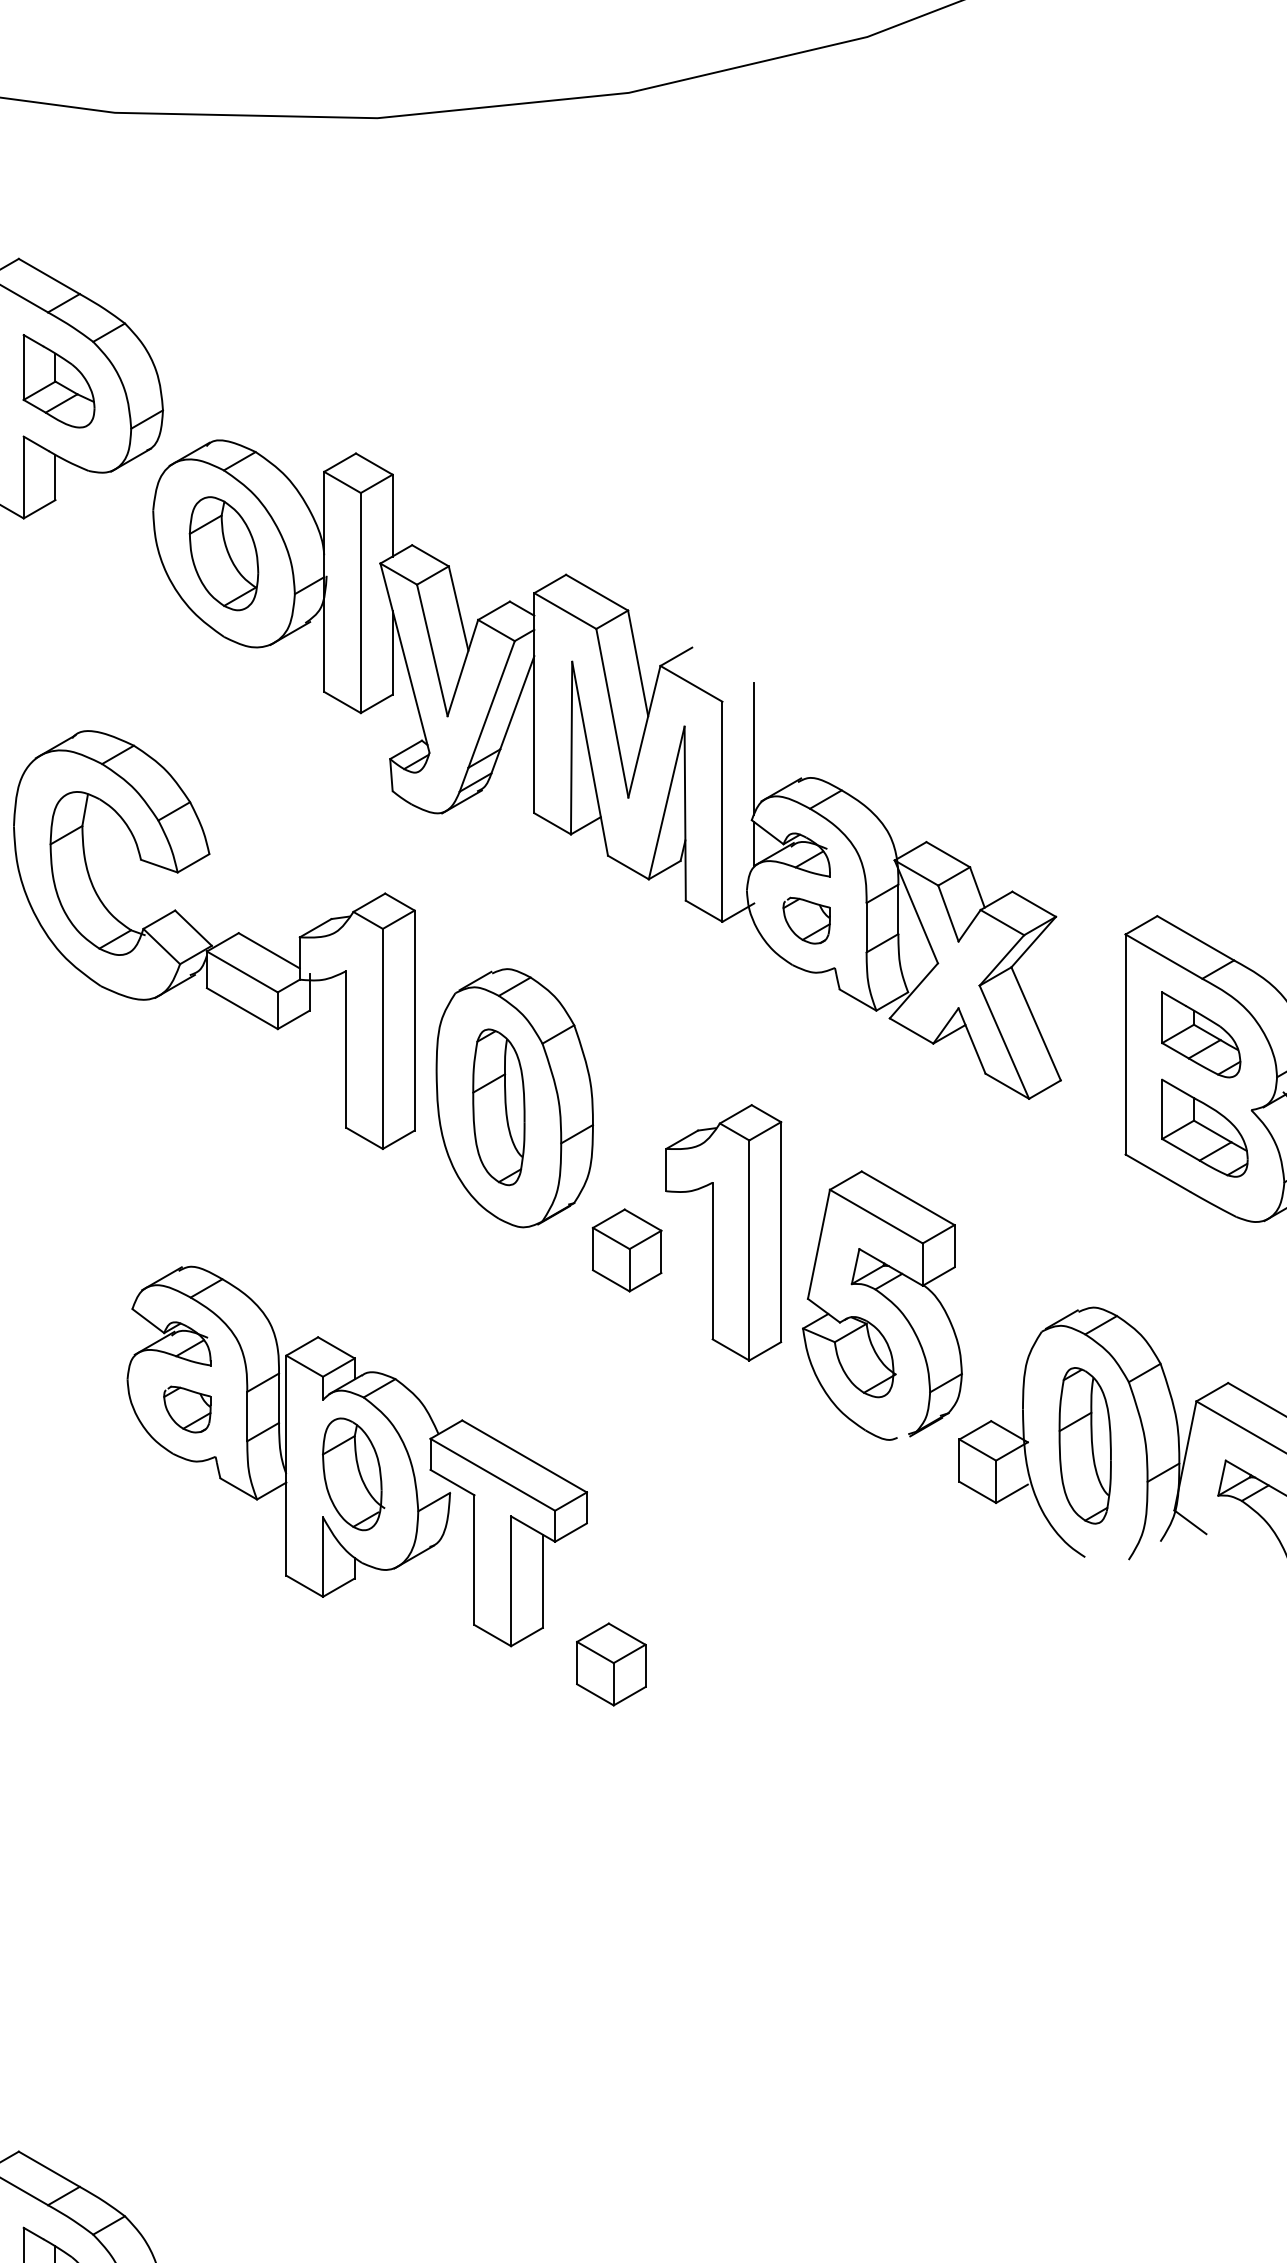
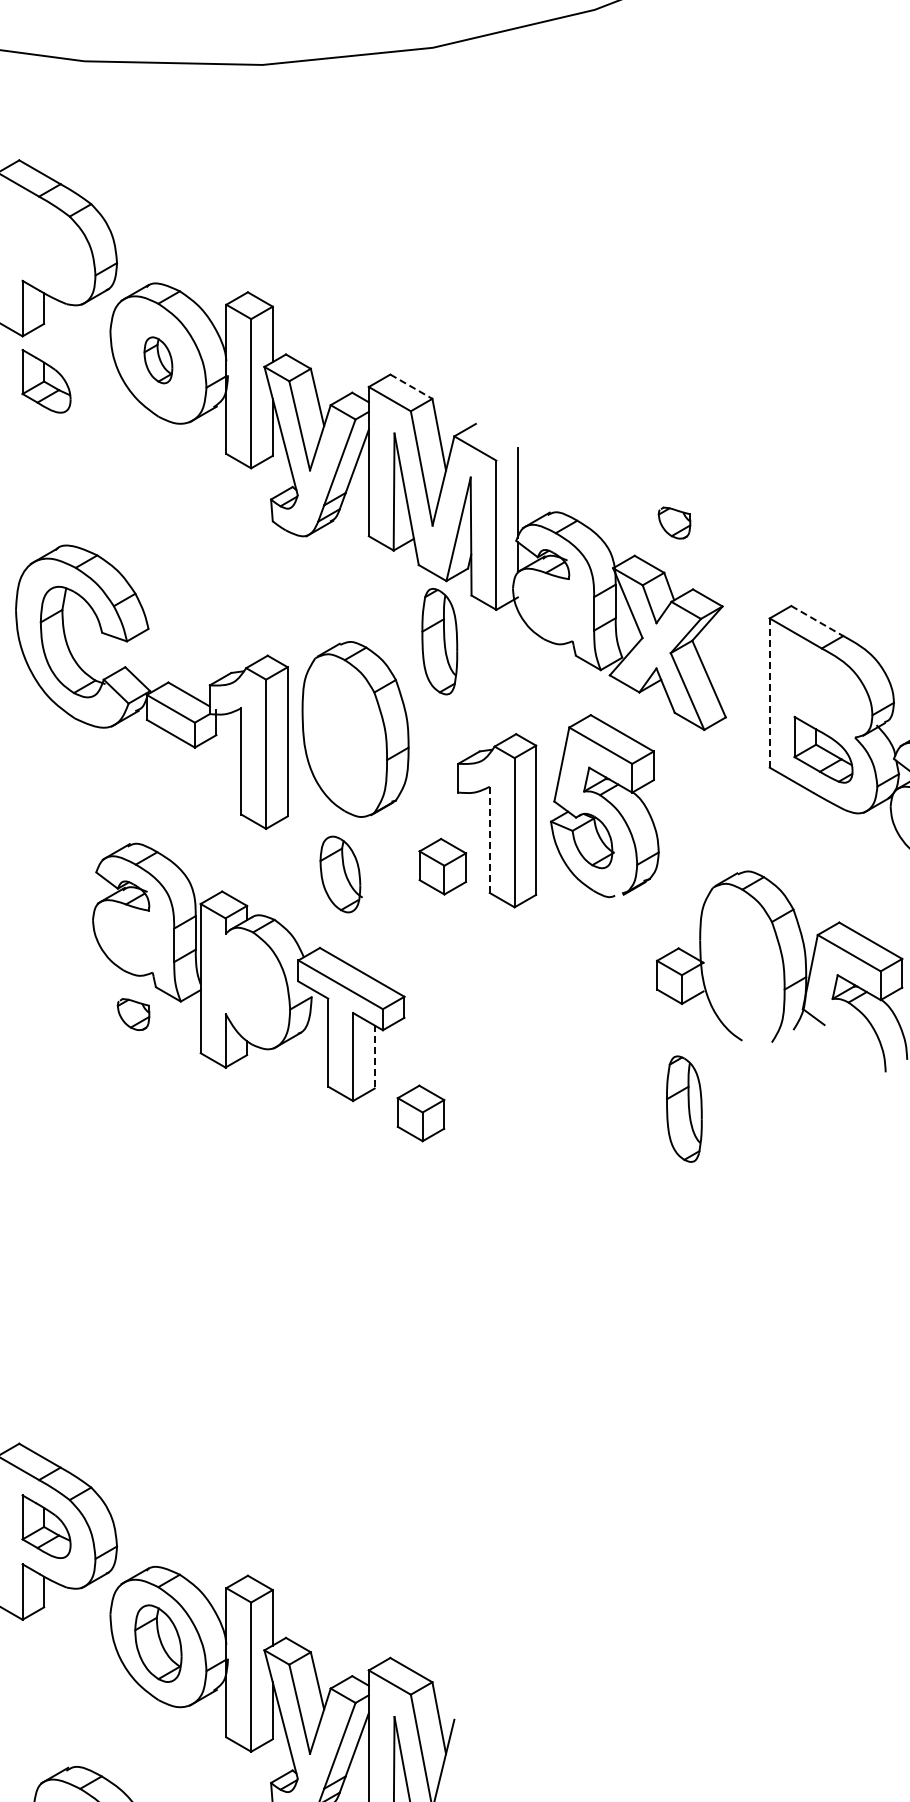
part: (58, 381) -> (46, 381), moved
part: (224, 554) -> (158, 360), size x0.6
line: (597, 592) -> (411, 386), solid -> dashed
part: (806, 919) -> (674, 522), moved
part: (213, 938) -> (151, 686), moved
line: (1196, 938) -> (817, 621), solid -> dashed
part: (1200, 1034) -> (820, 686), removed
line: (1125, 1045) -> (769, 693), solid -> dashed
part: (498, 1107) -> (439, 641), moved
part: (626, 1250) -> (442, 866), moved
line: (712, 1260) -> (489, 839), solid -> dashed
part: (881, 1306) -> (604, 806), moved
part: (187, 1409) -> (133, 1014), moved
part: (1085, 1444) -> (684, 1108), moved
part: (352, 1474) -> (340, 874), moved
line: (542, 1581) -> (374, 1057), solid -> dashed

